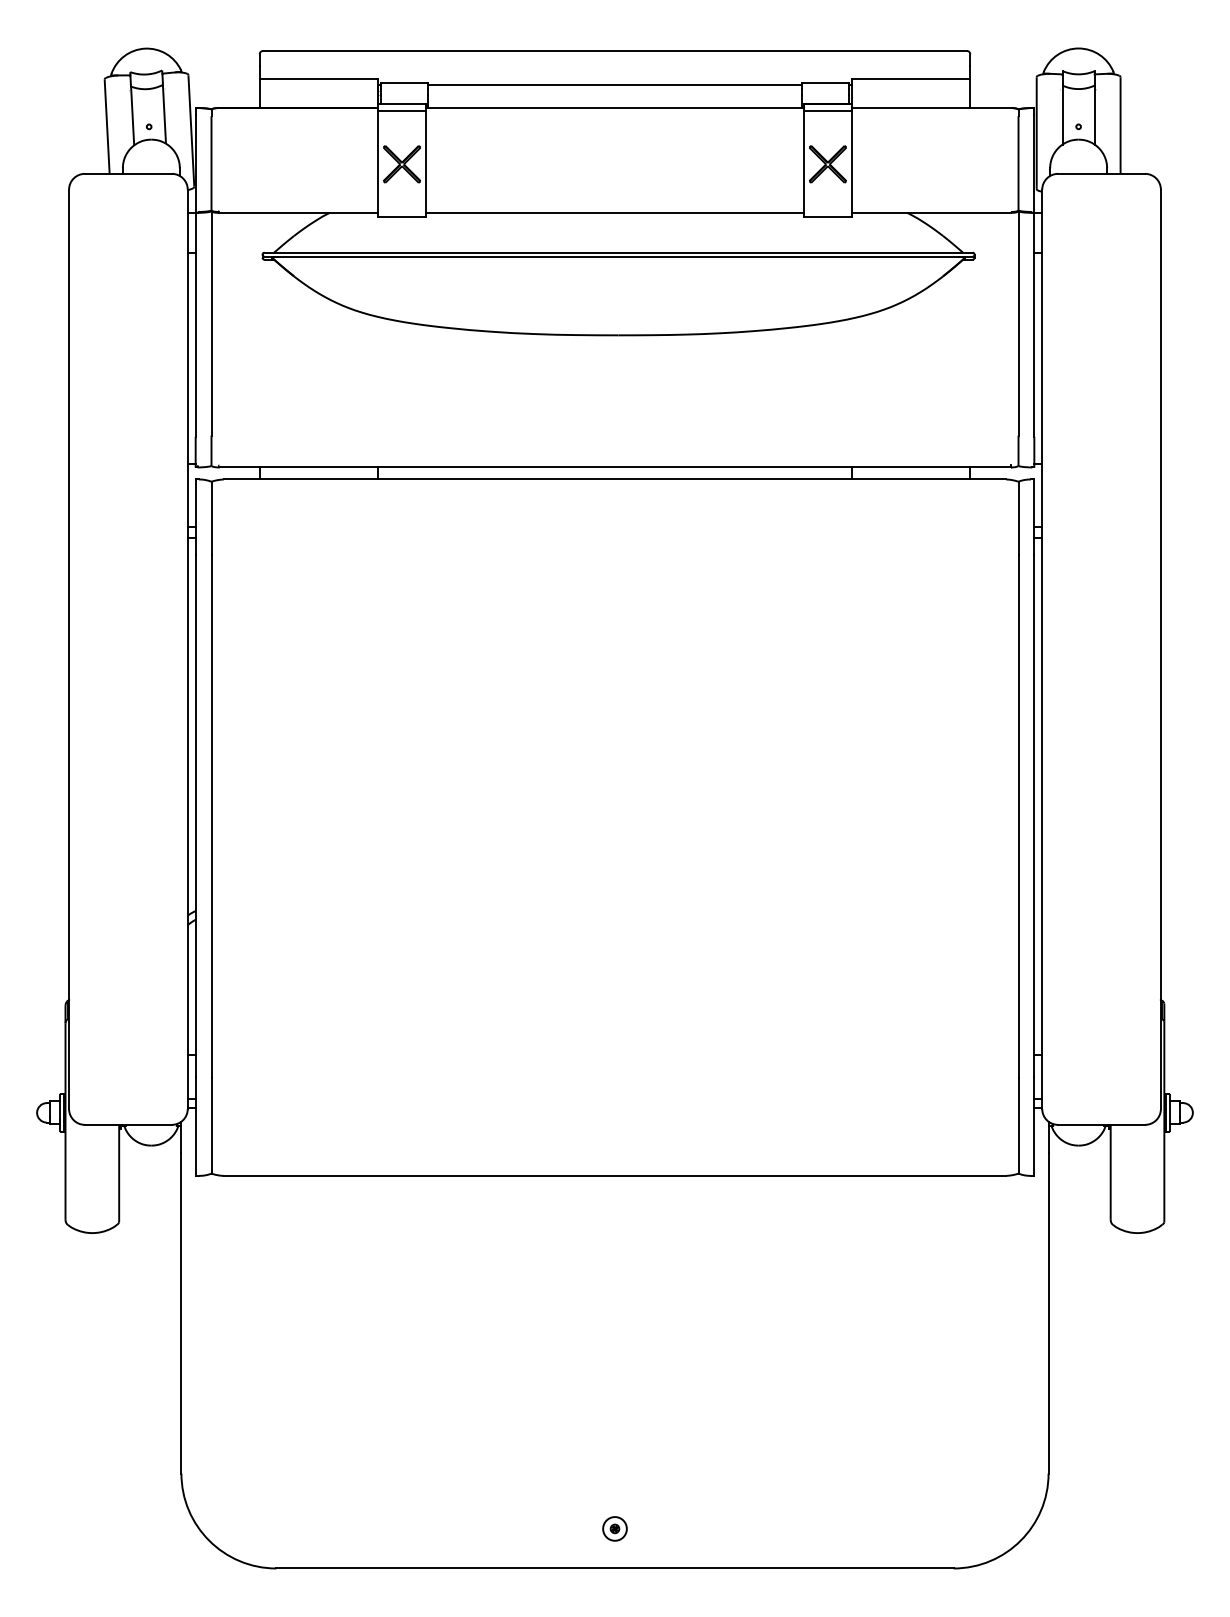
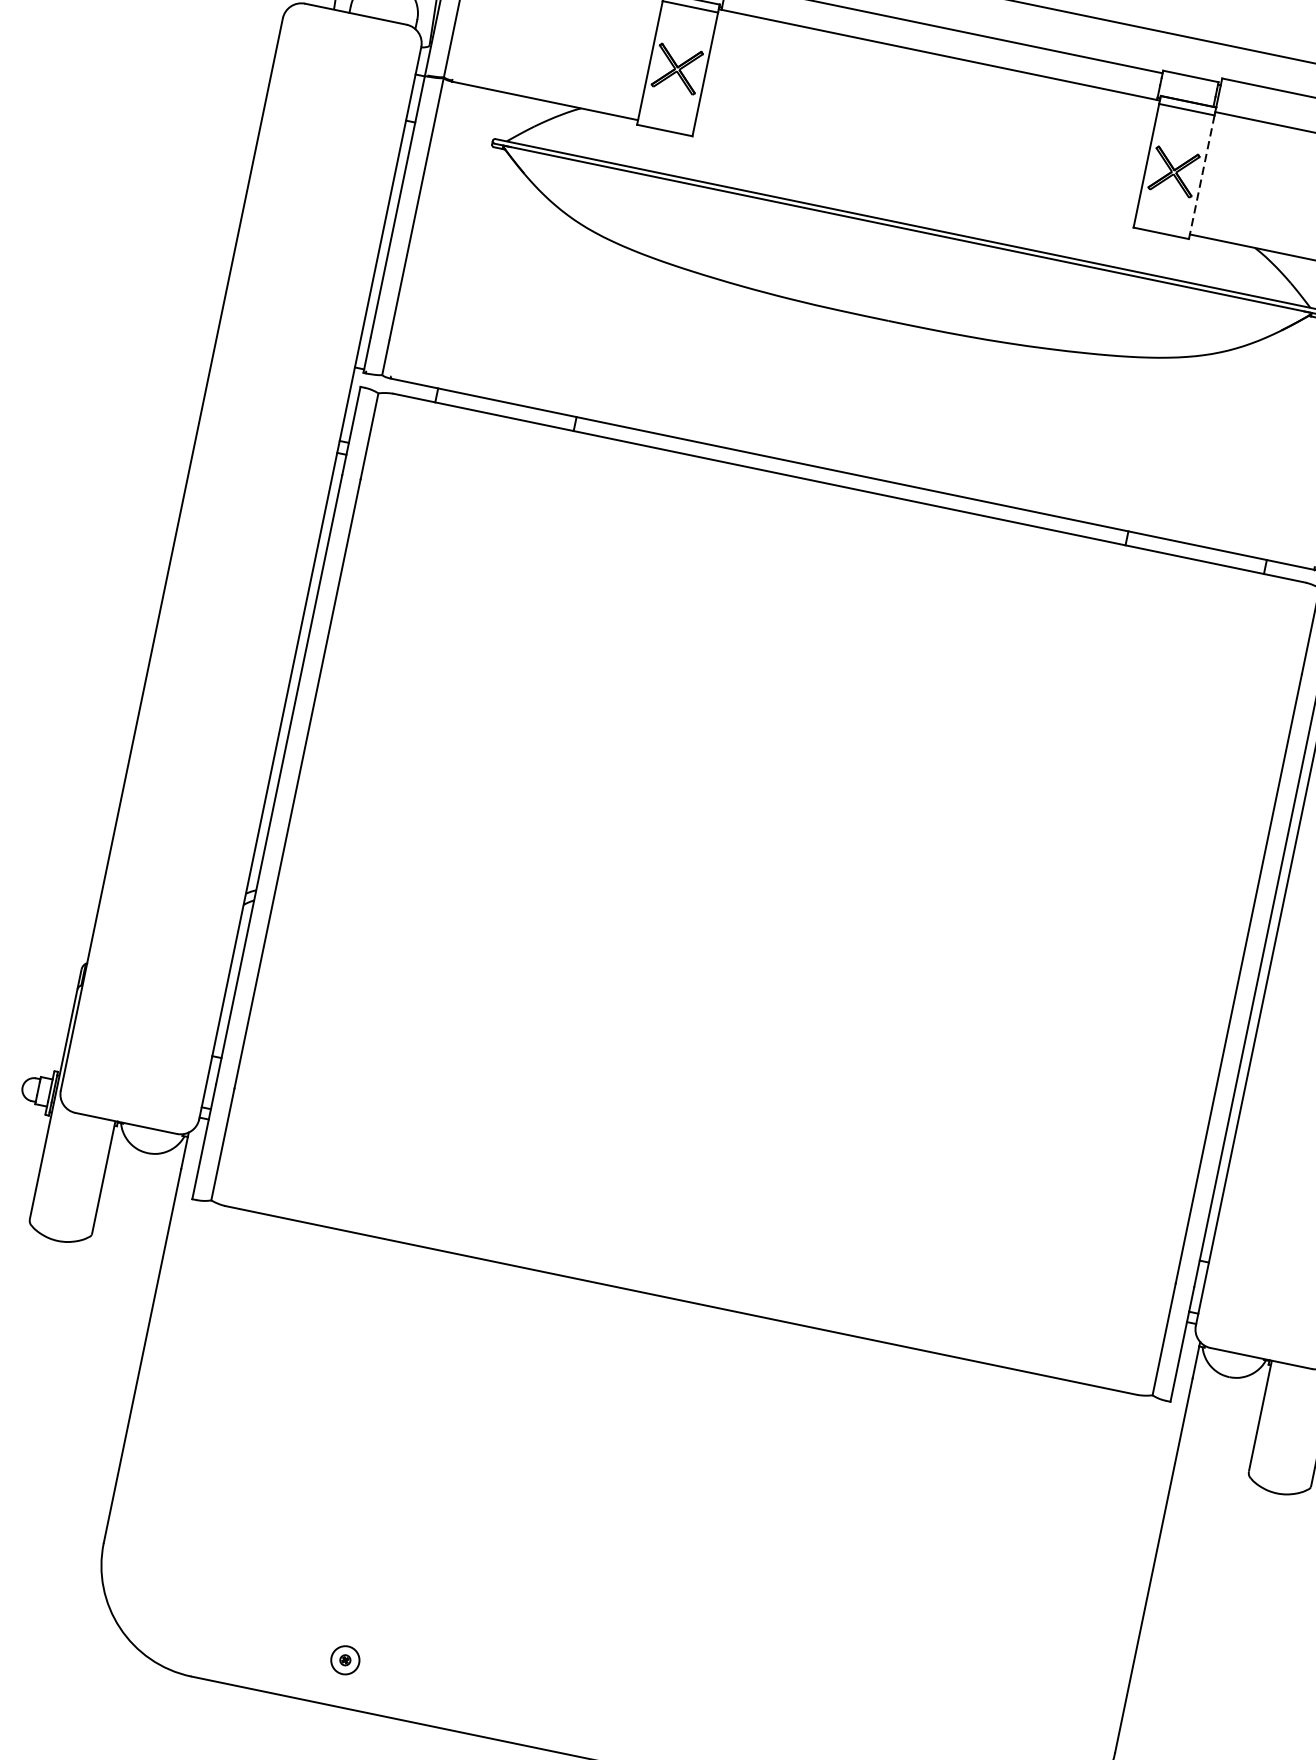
line: (851, 163) -> (1201, 176), solid -> dashed
line: (614, 212) -> (913, 176), removed
part: (614, 1528) -> (344, 1659), moved

